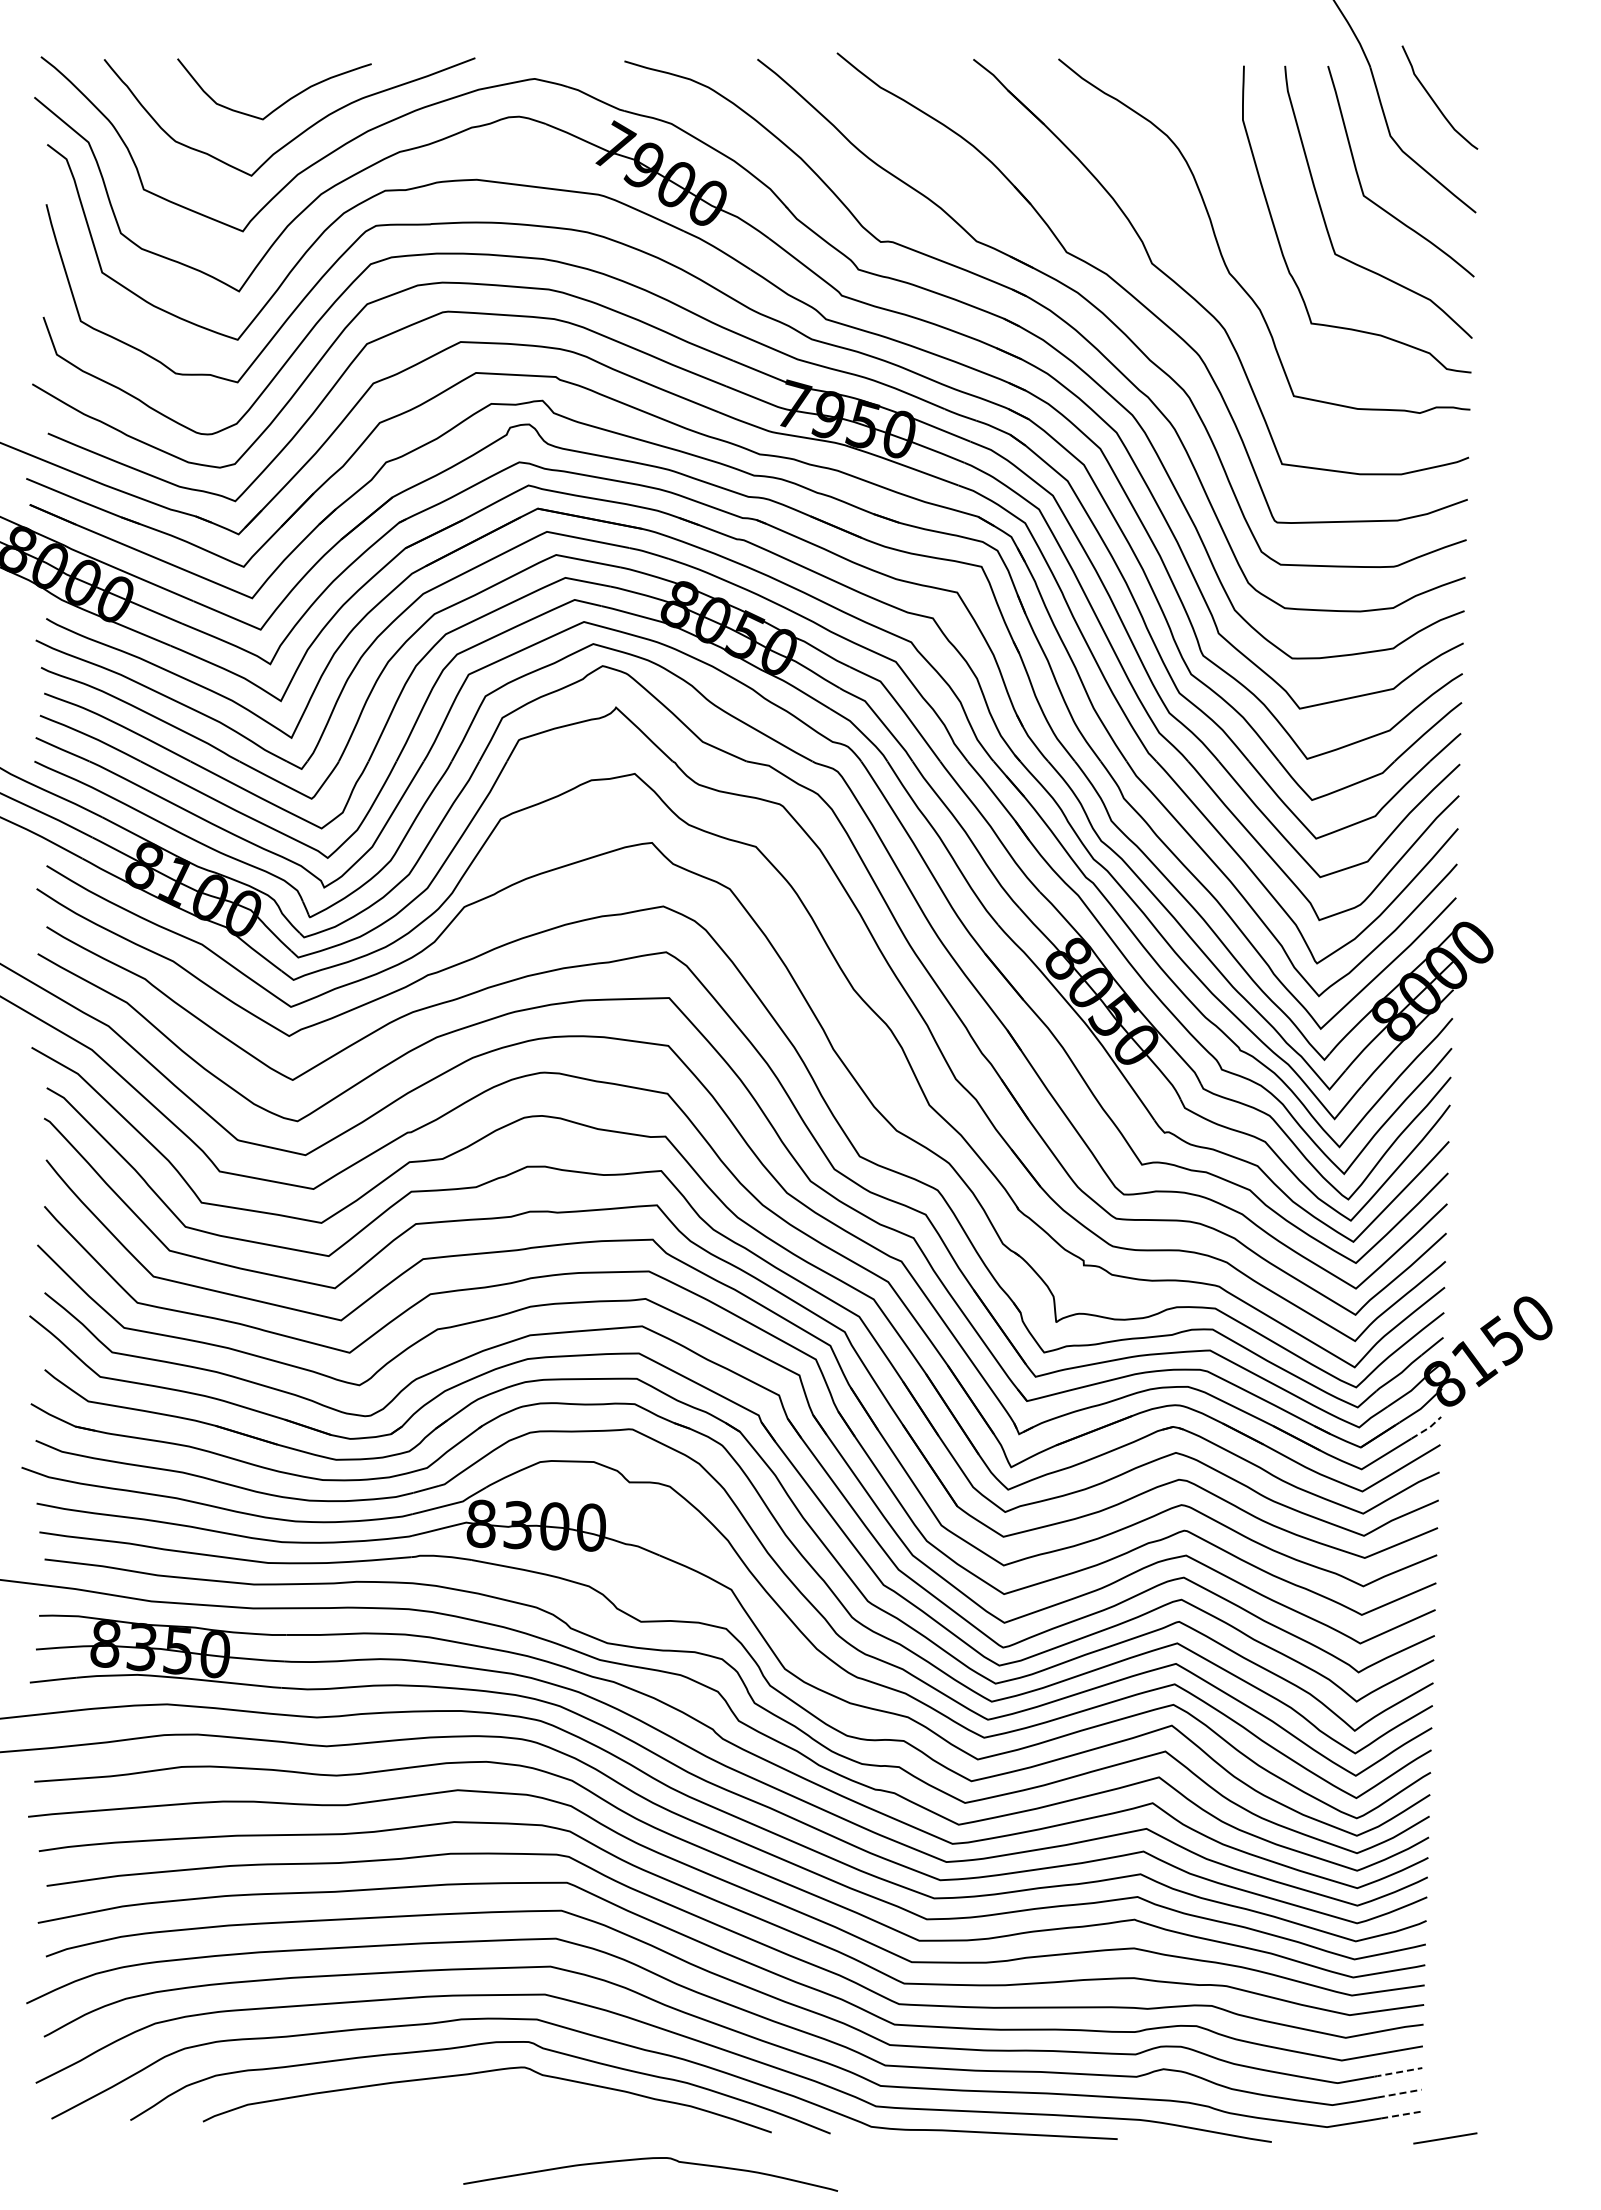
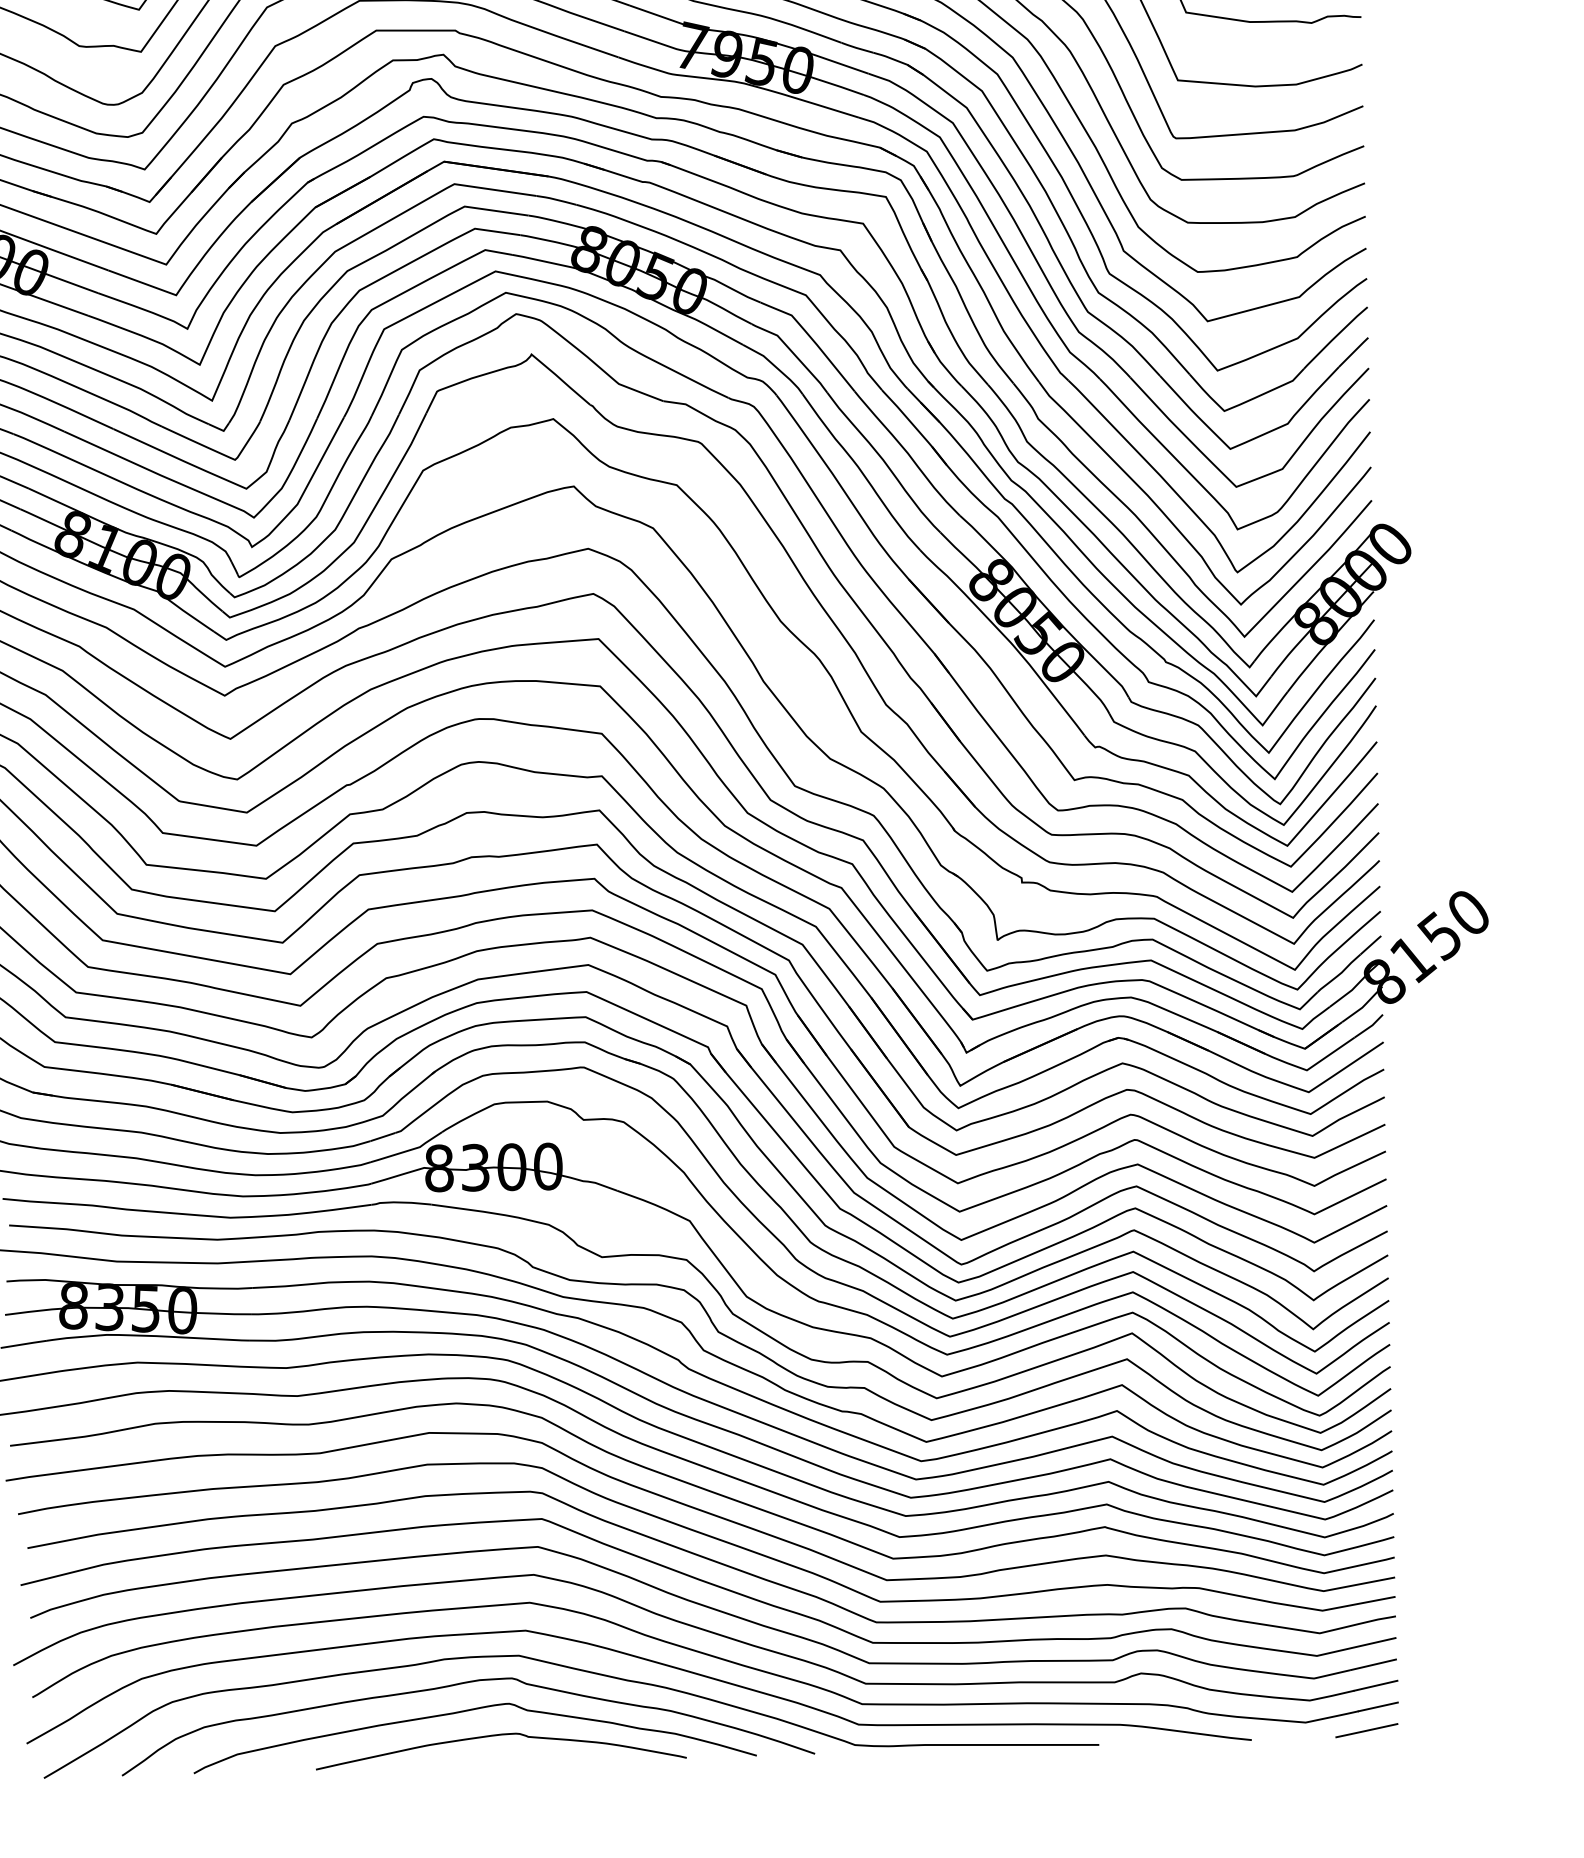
line: (1428, 1428) -> (1370, 1026), dashed -> solid
line: (1397, 2072) -> (1372, 1664), dashed -> solid
line: (1400, 2093) -> (1376, 1685), dashed -> solid
line: (1401, 2114) -> (1378, 1706), dashed -> solid
line: (1445, 2138) -> (1367, 1730), moved
curve: (650, 2159) -> (499, 1735), moved

